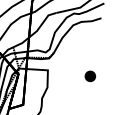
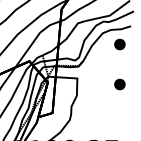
part: (89, 36) -> (119, 44), added

